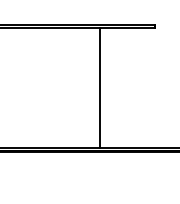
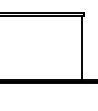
line: (100, 87) -> (81, 47), moved

